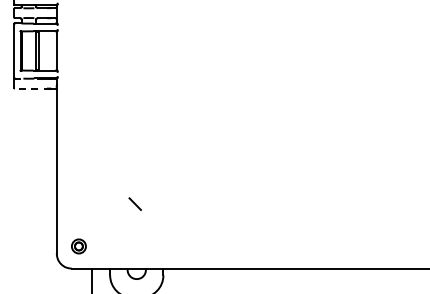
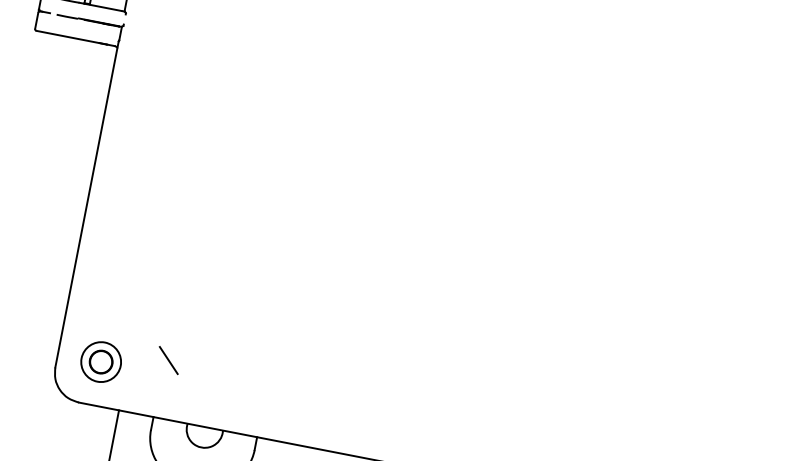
line: (32, 88) -> (70, 37), dashed -> solid
line: (134, 203) -> (167, 358), moved
part: (78, 246) -> (100, 362), size x1.43

